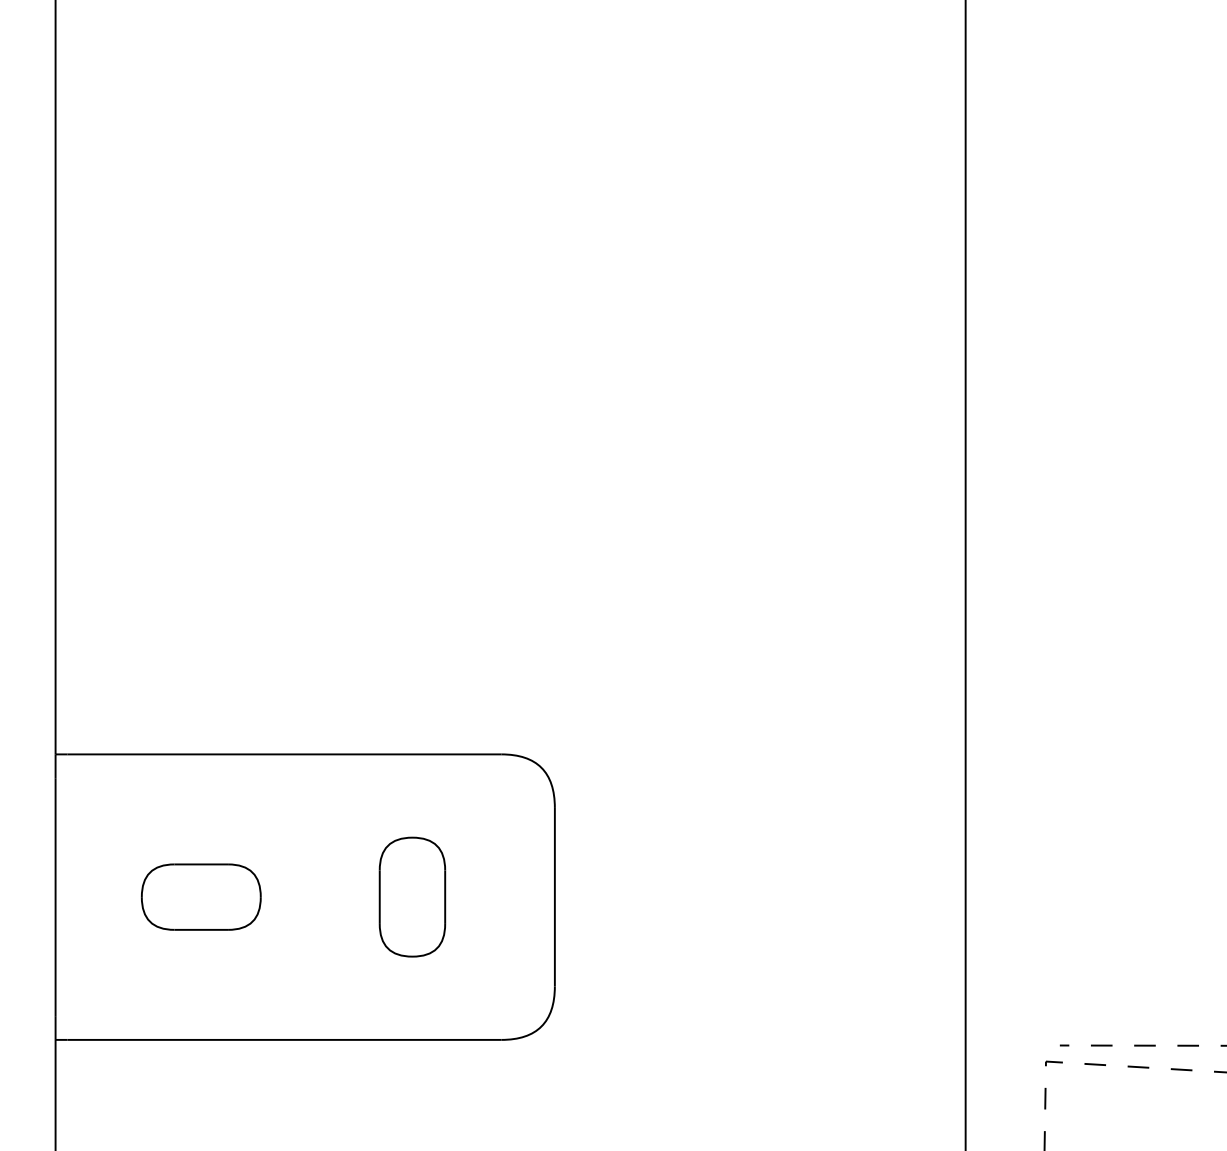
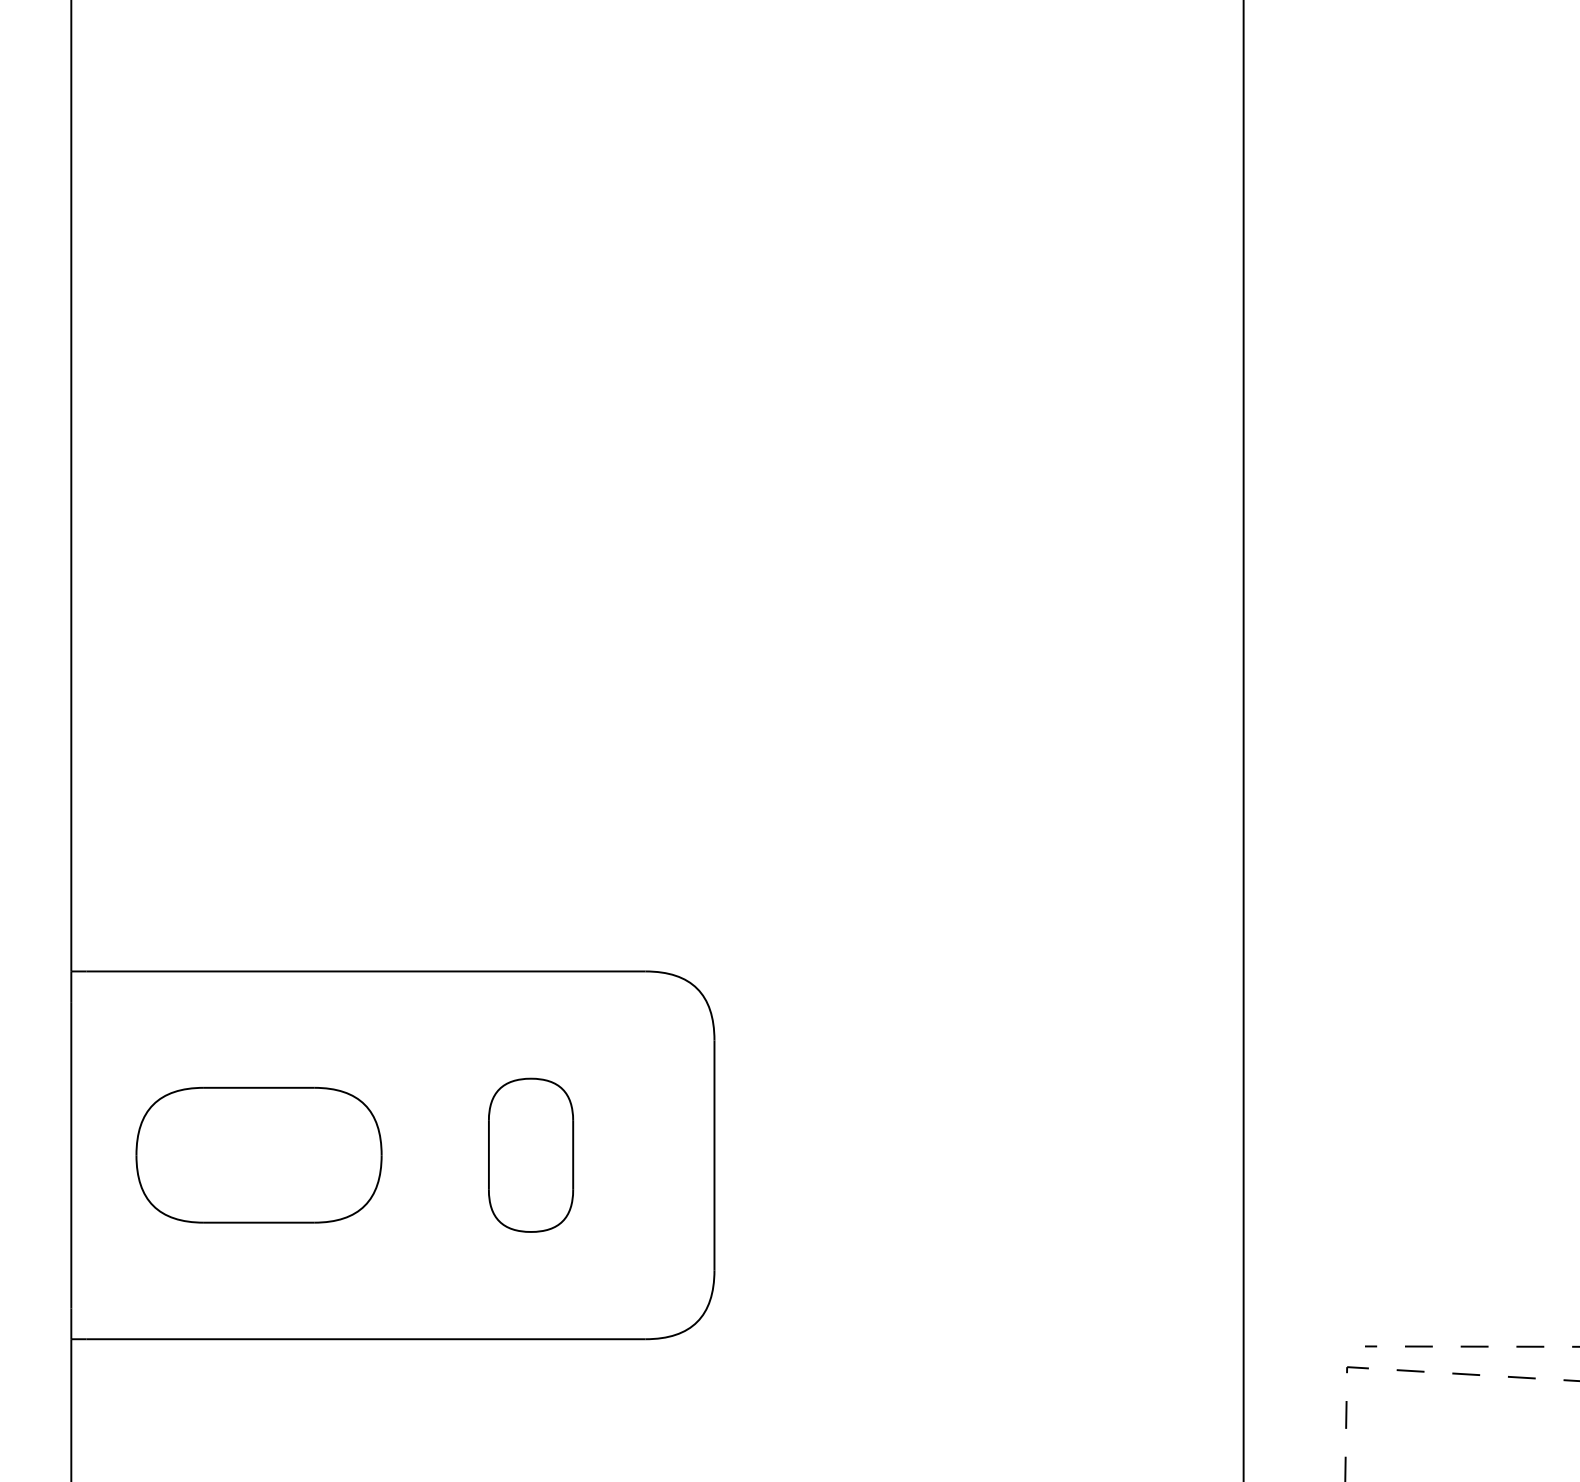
part: (200, 897) -> (258, 1155), size x1.6

